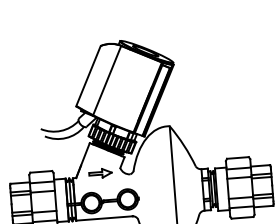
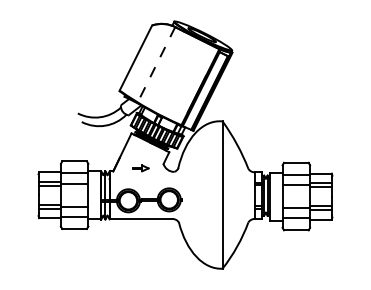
line: (107, 81) -> (156, 65), solid -> dashed
part: (100, 173) -> (140, 168), size x0.6

